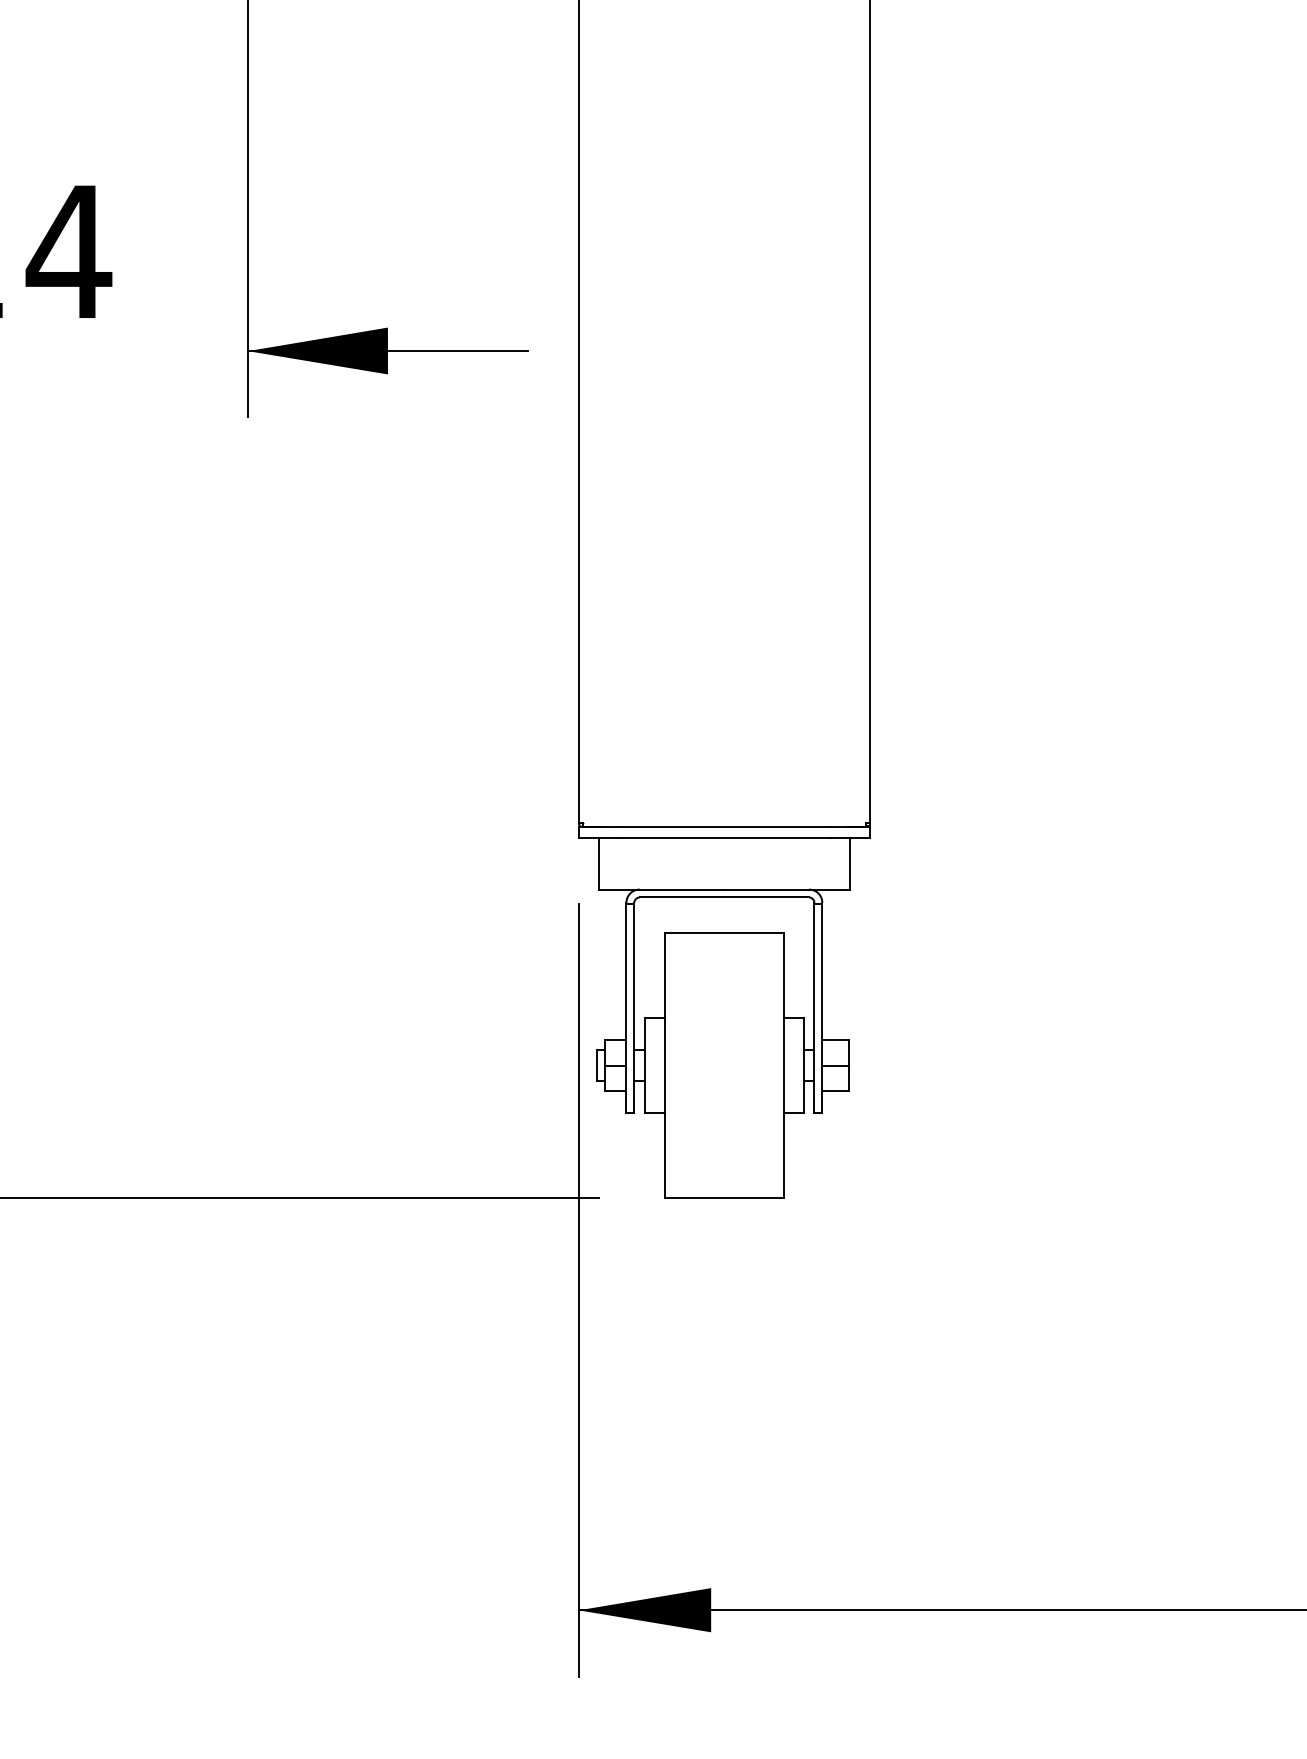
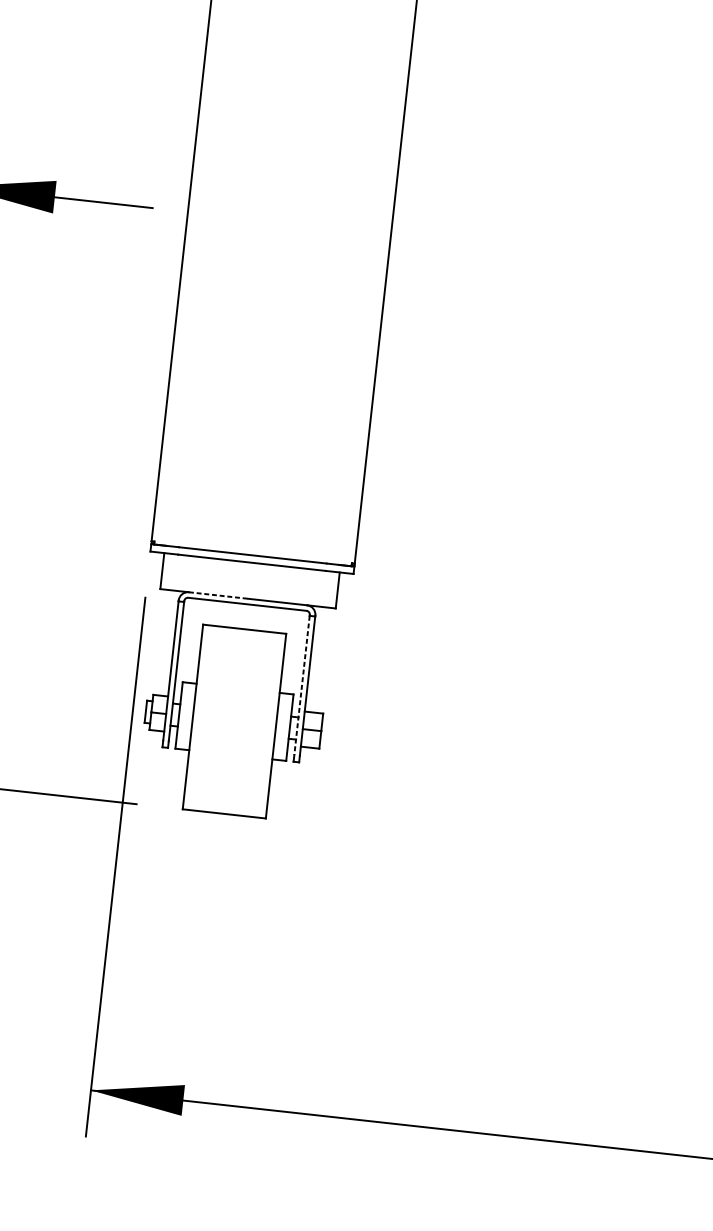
line: (682, 889) -> (218, 595), solid -> dashed
line: (814, 1003) -> (302, 685), solid -> dashed

